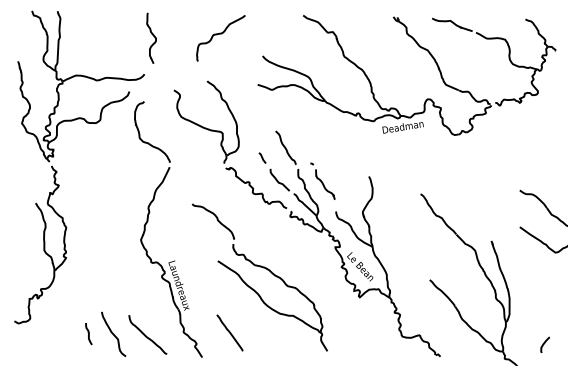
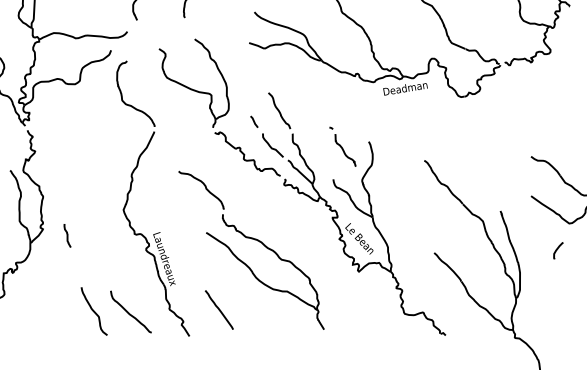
part: (322, 180) -> (342, 145), moved
curve: (88, 334) -> (67, 236), moved
curve: (544, 344) -> (557, 250), moved

